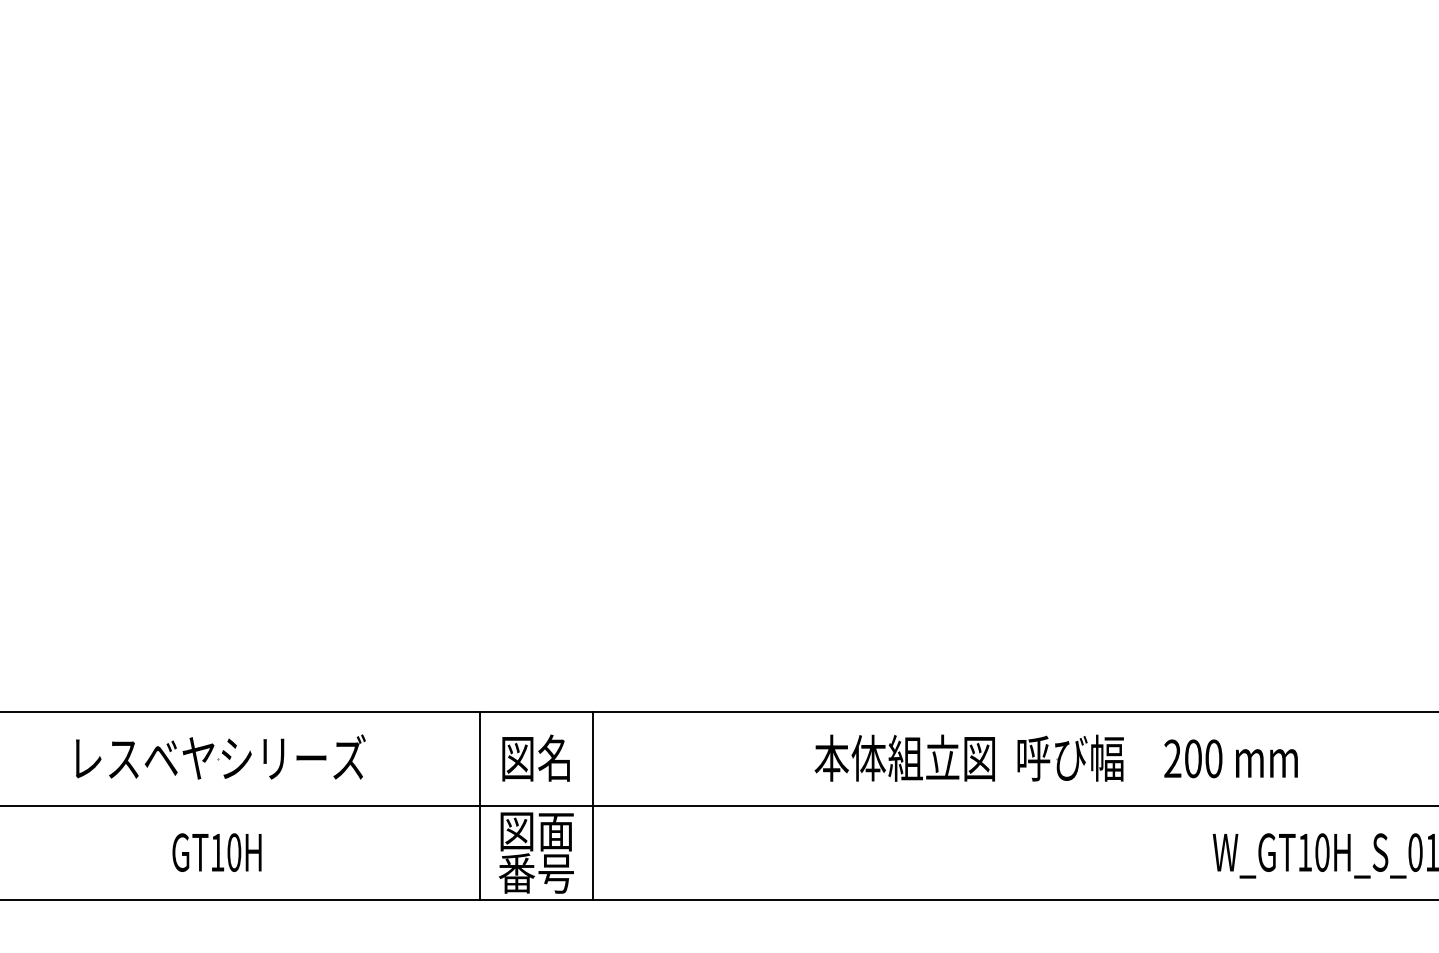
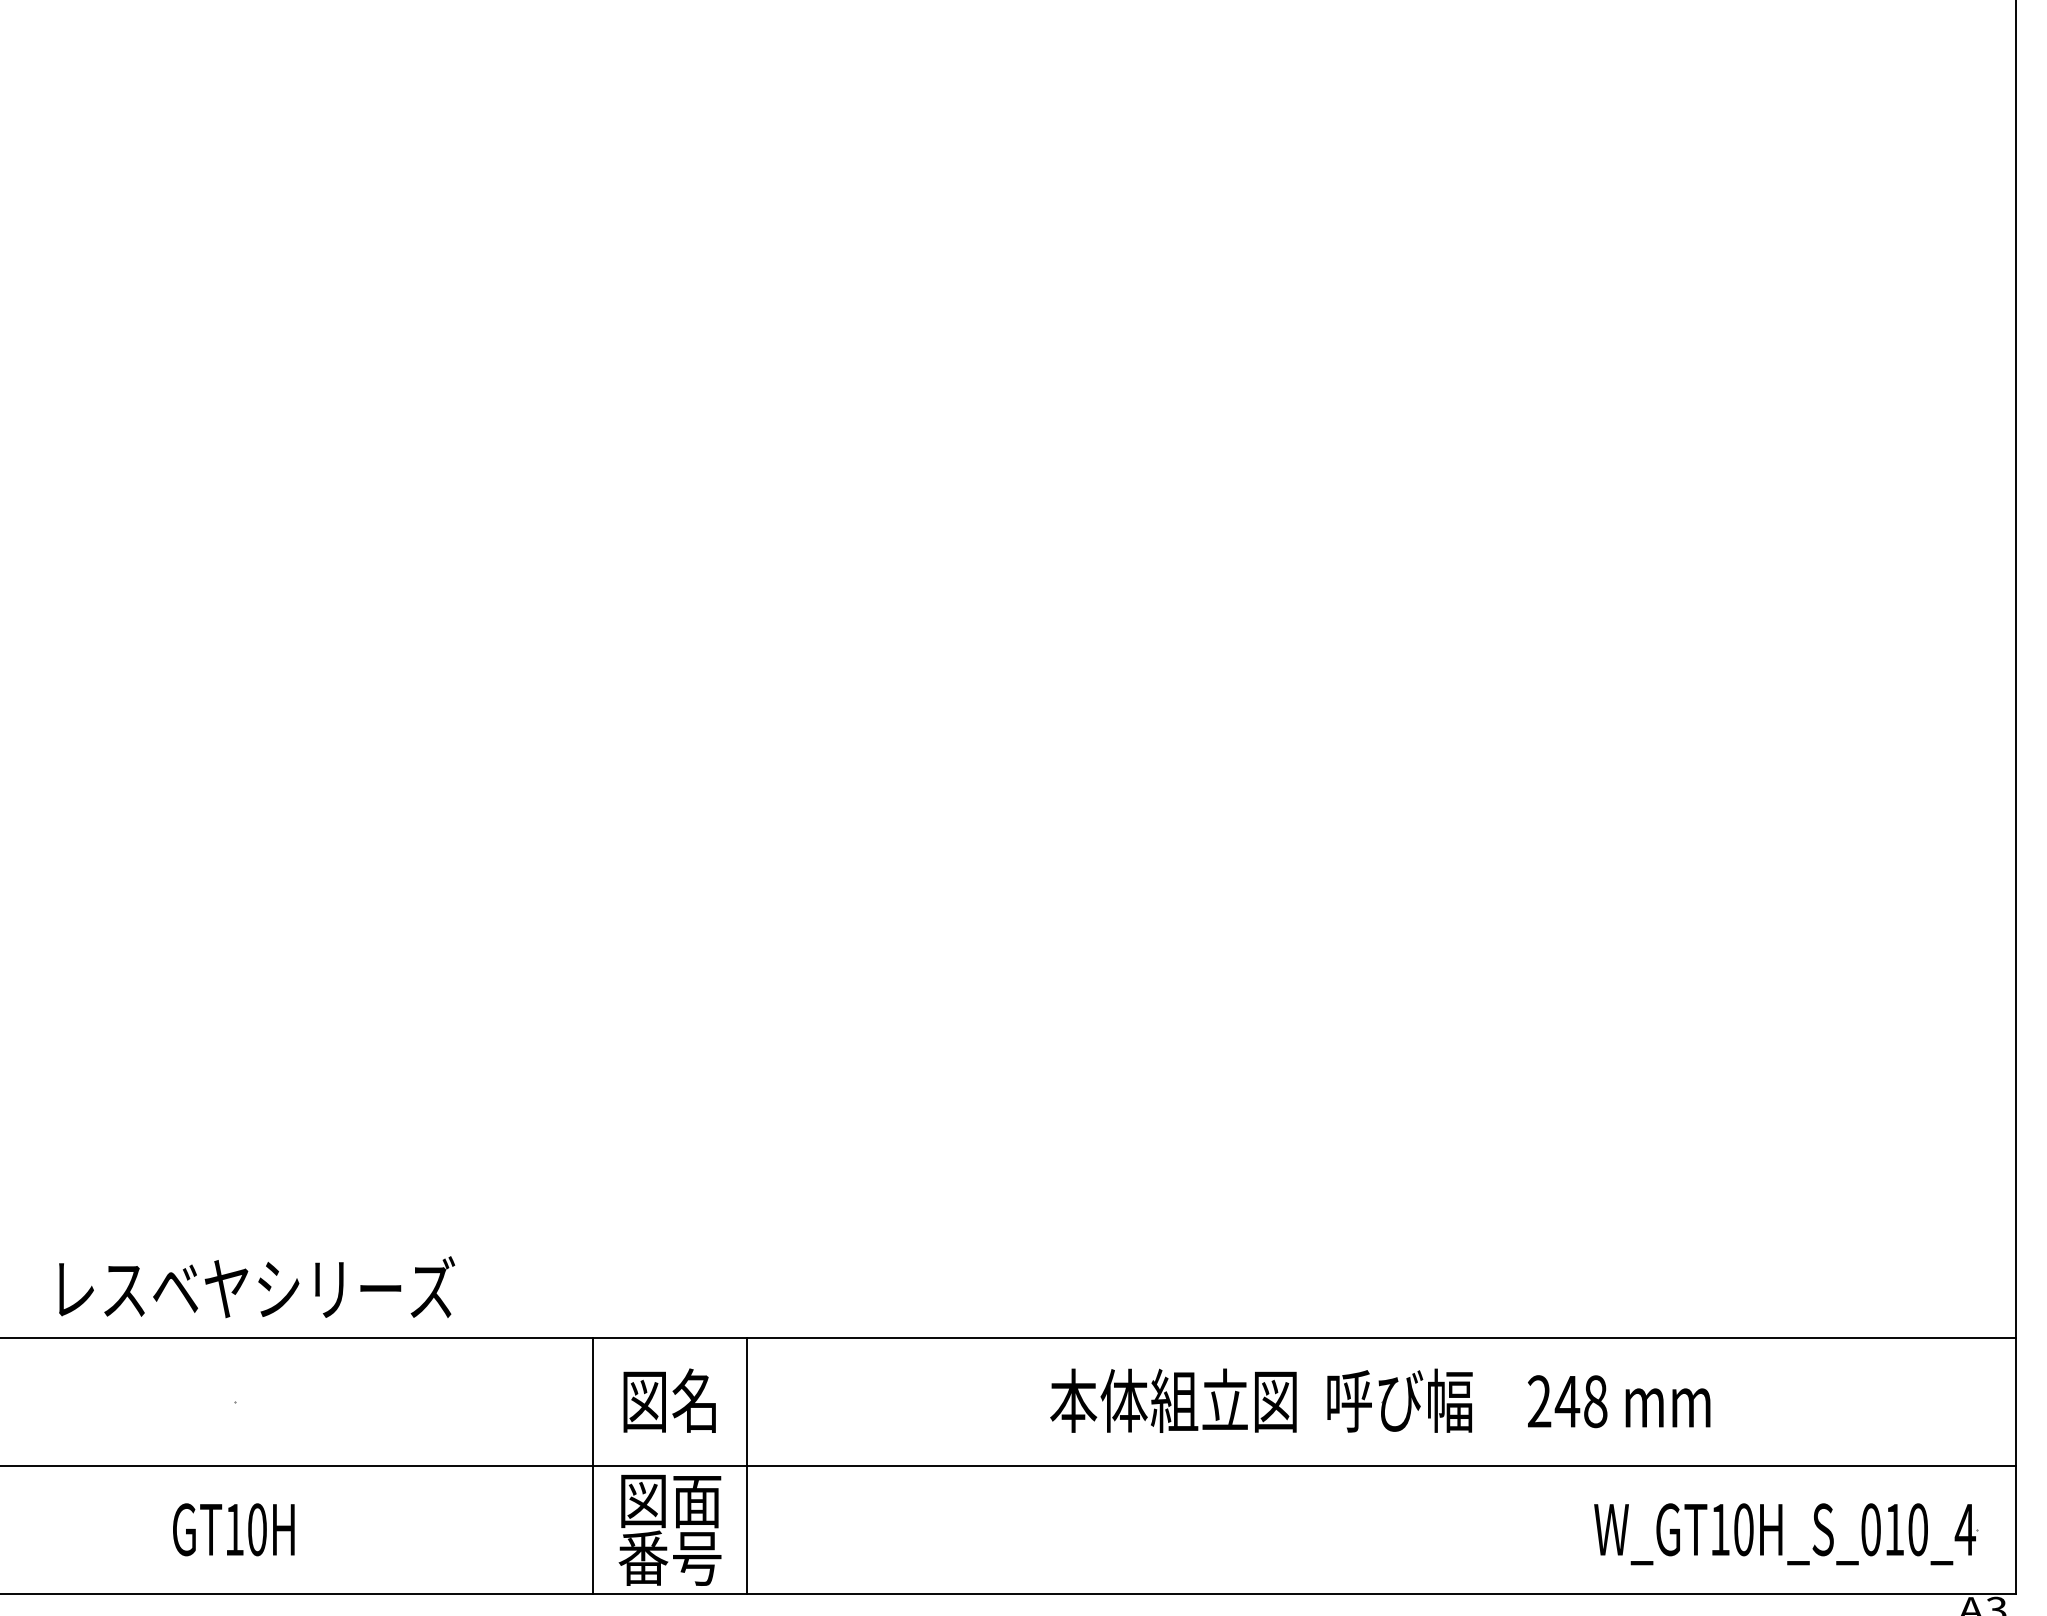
text: (221, 757) -> (257, 1287), moved
text: (1202, 758) -> (1580, 1401), 200 -> 248

